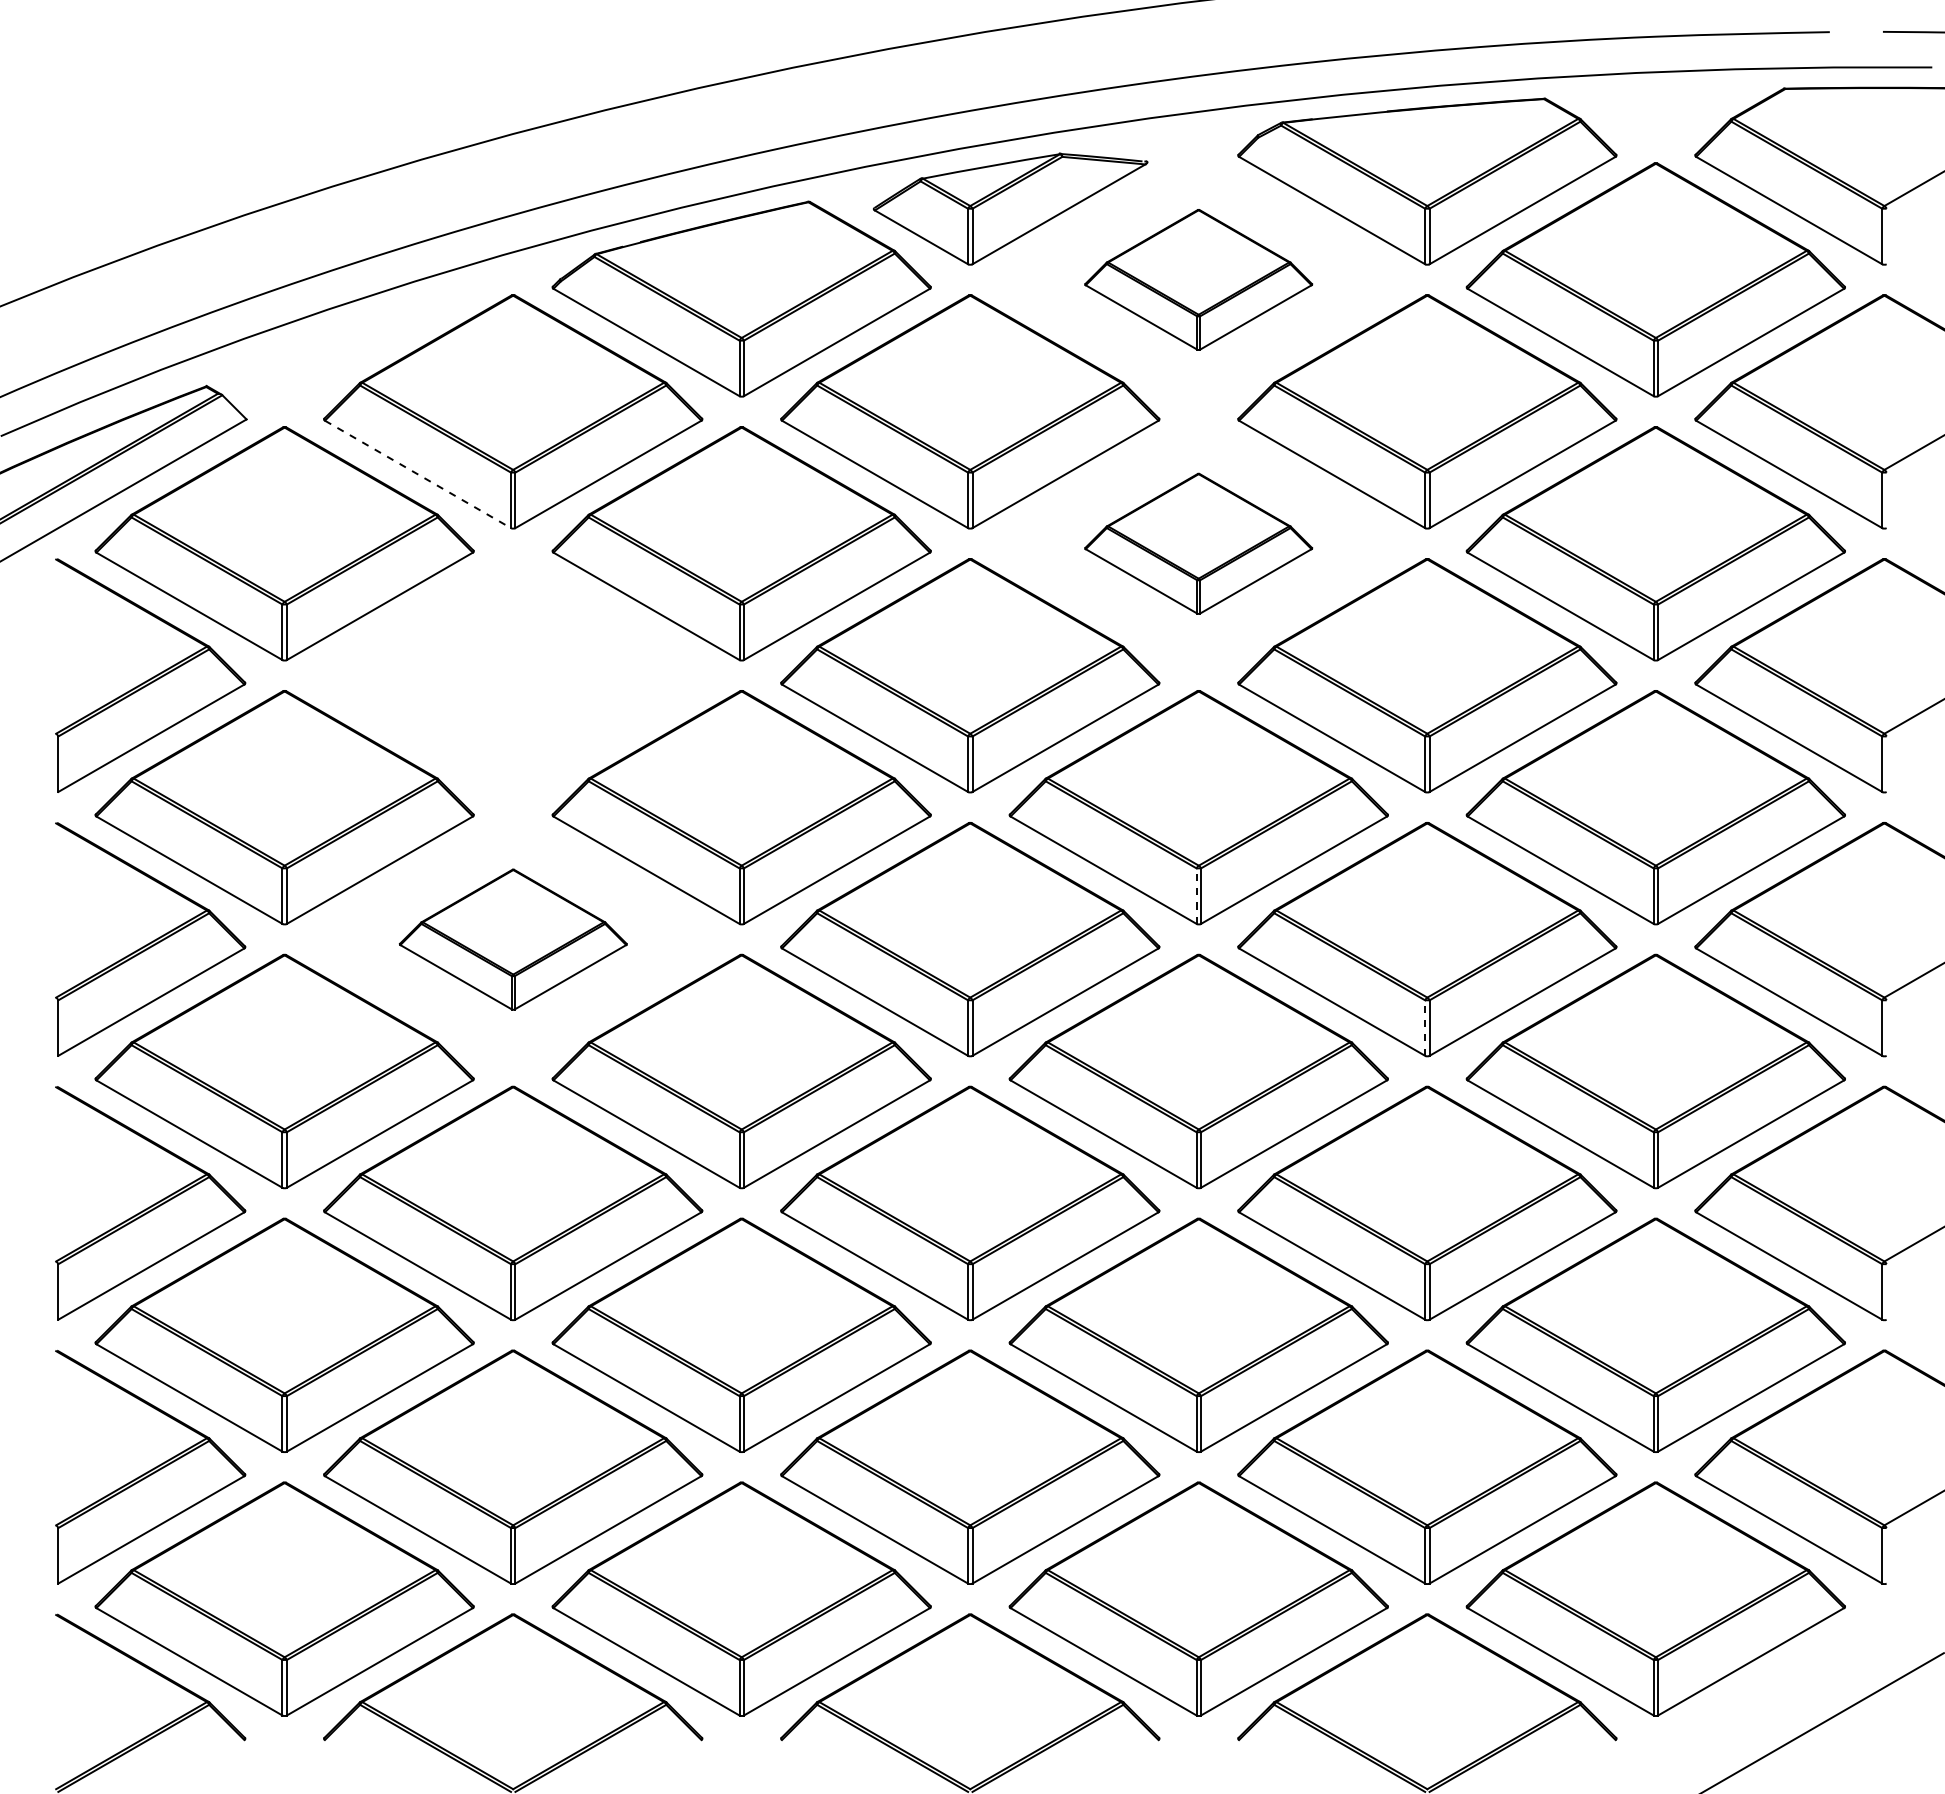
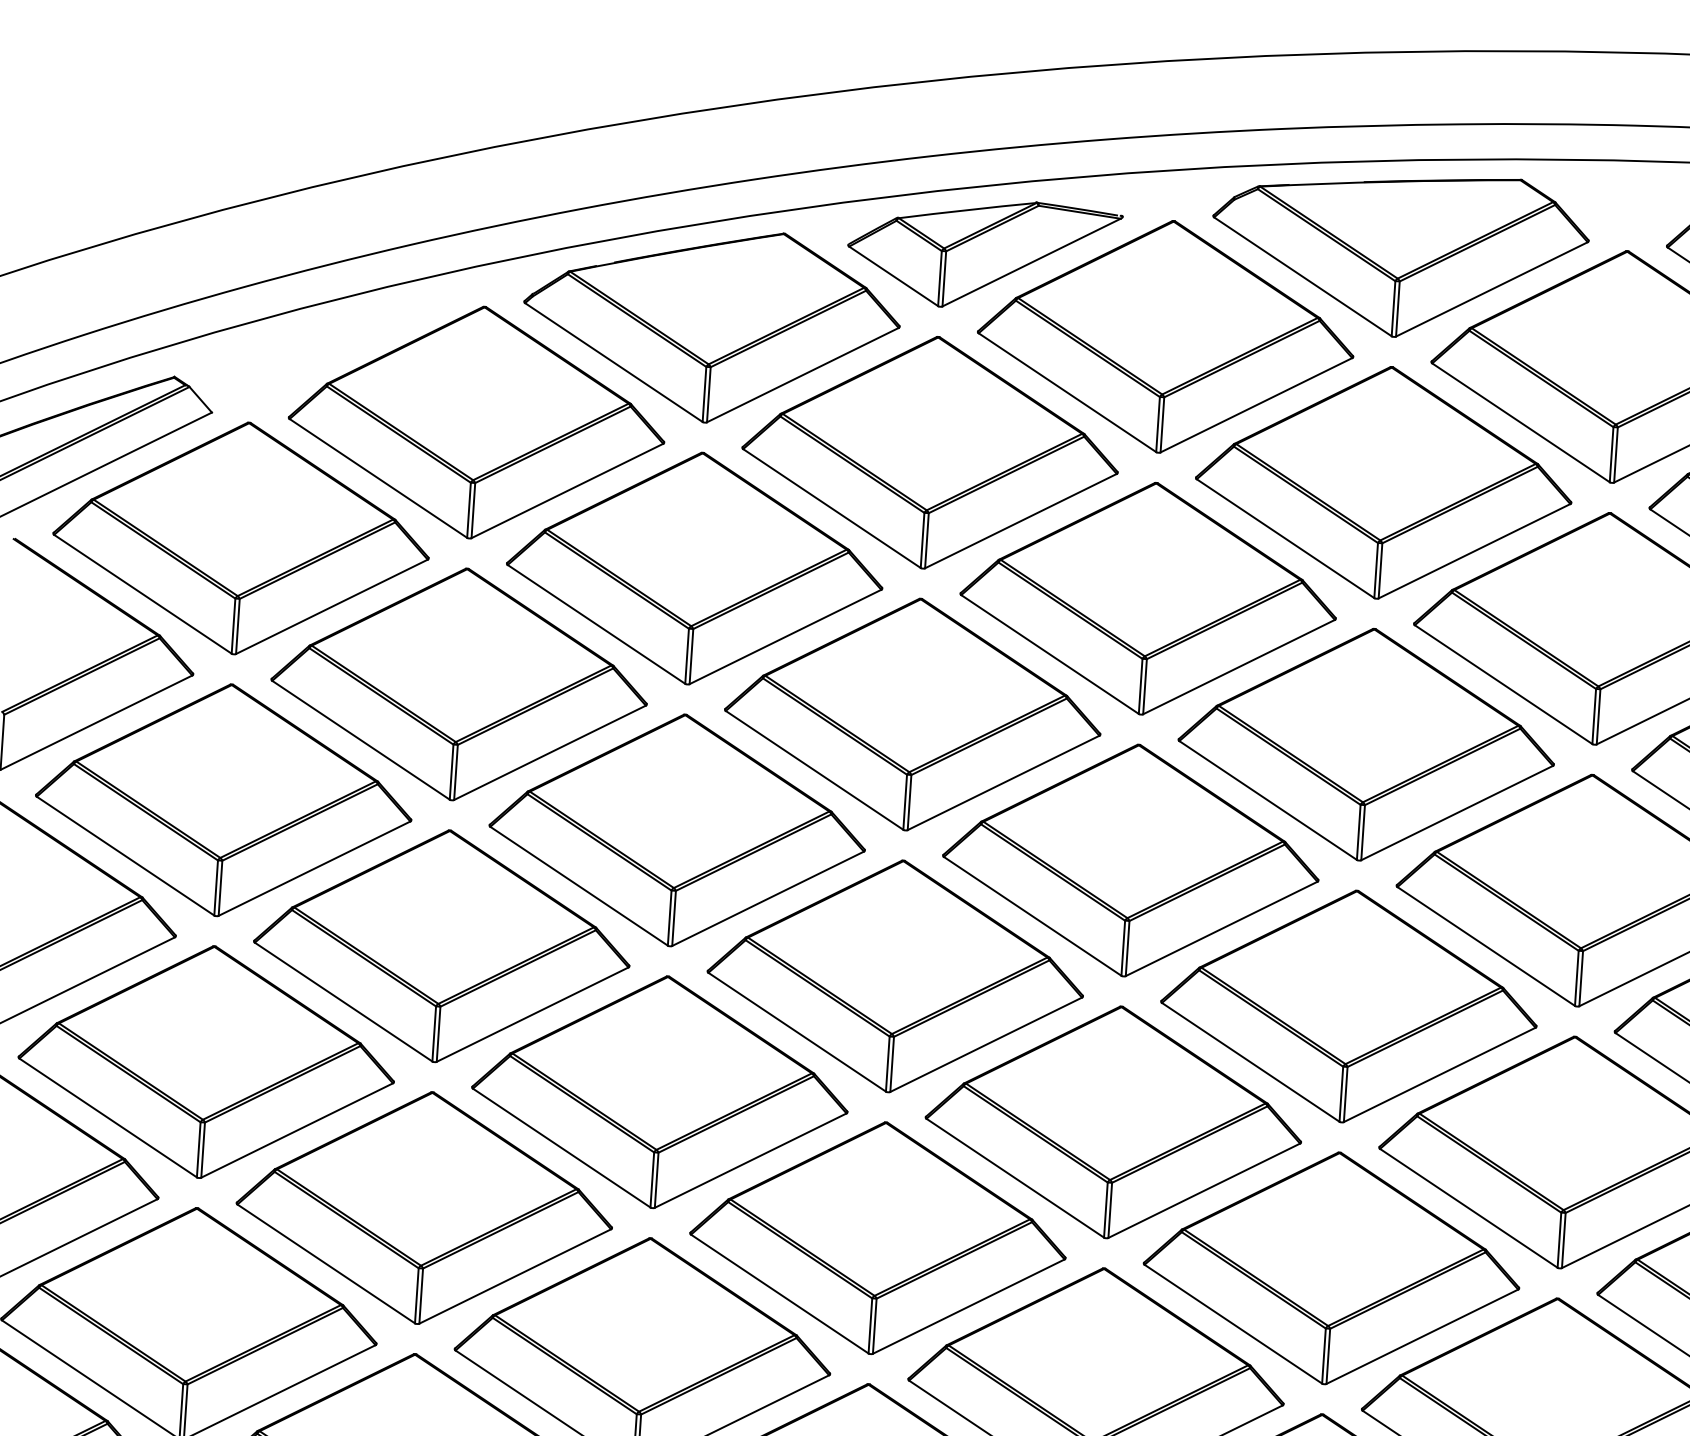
part: (1198, 279) -> (1165, 336), size x1.67
line: (418, 474) -> (378, 478), dashed -> solid
part: (1198, 543) -> (1148, 598), size x1.67
part: (513, 675) -> (459, 684), added
line: (1196, 896) -> (1123, 948), dashed -> solid
part: (513, 939) -> (442, 946), size x1.67
line: (1425, 1028) -> (1341, 1094), dashed -> solid

